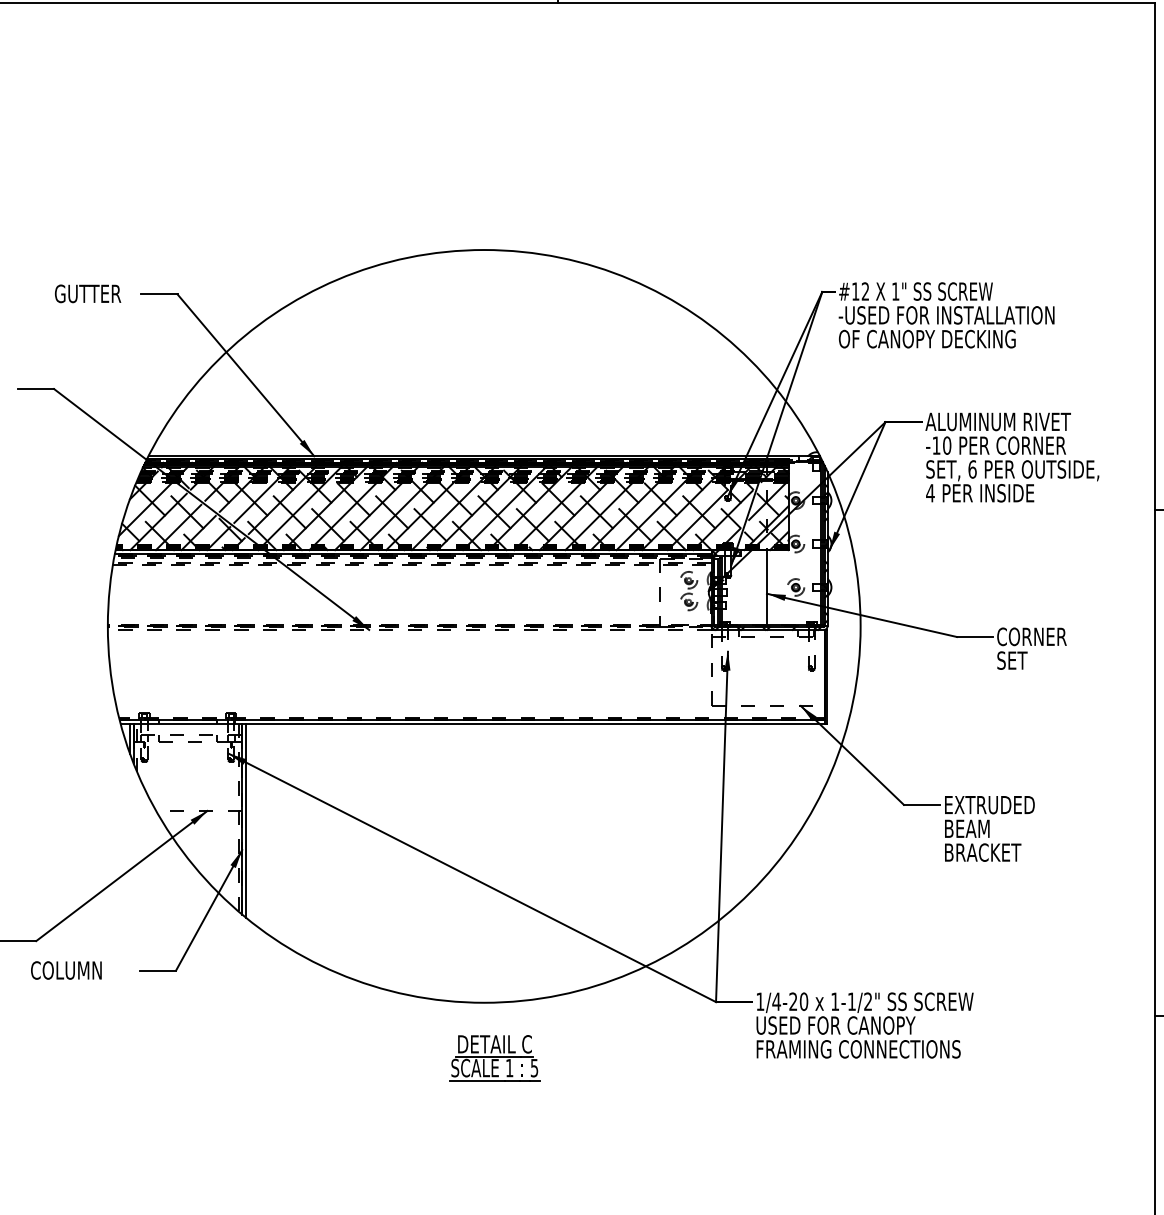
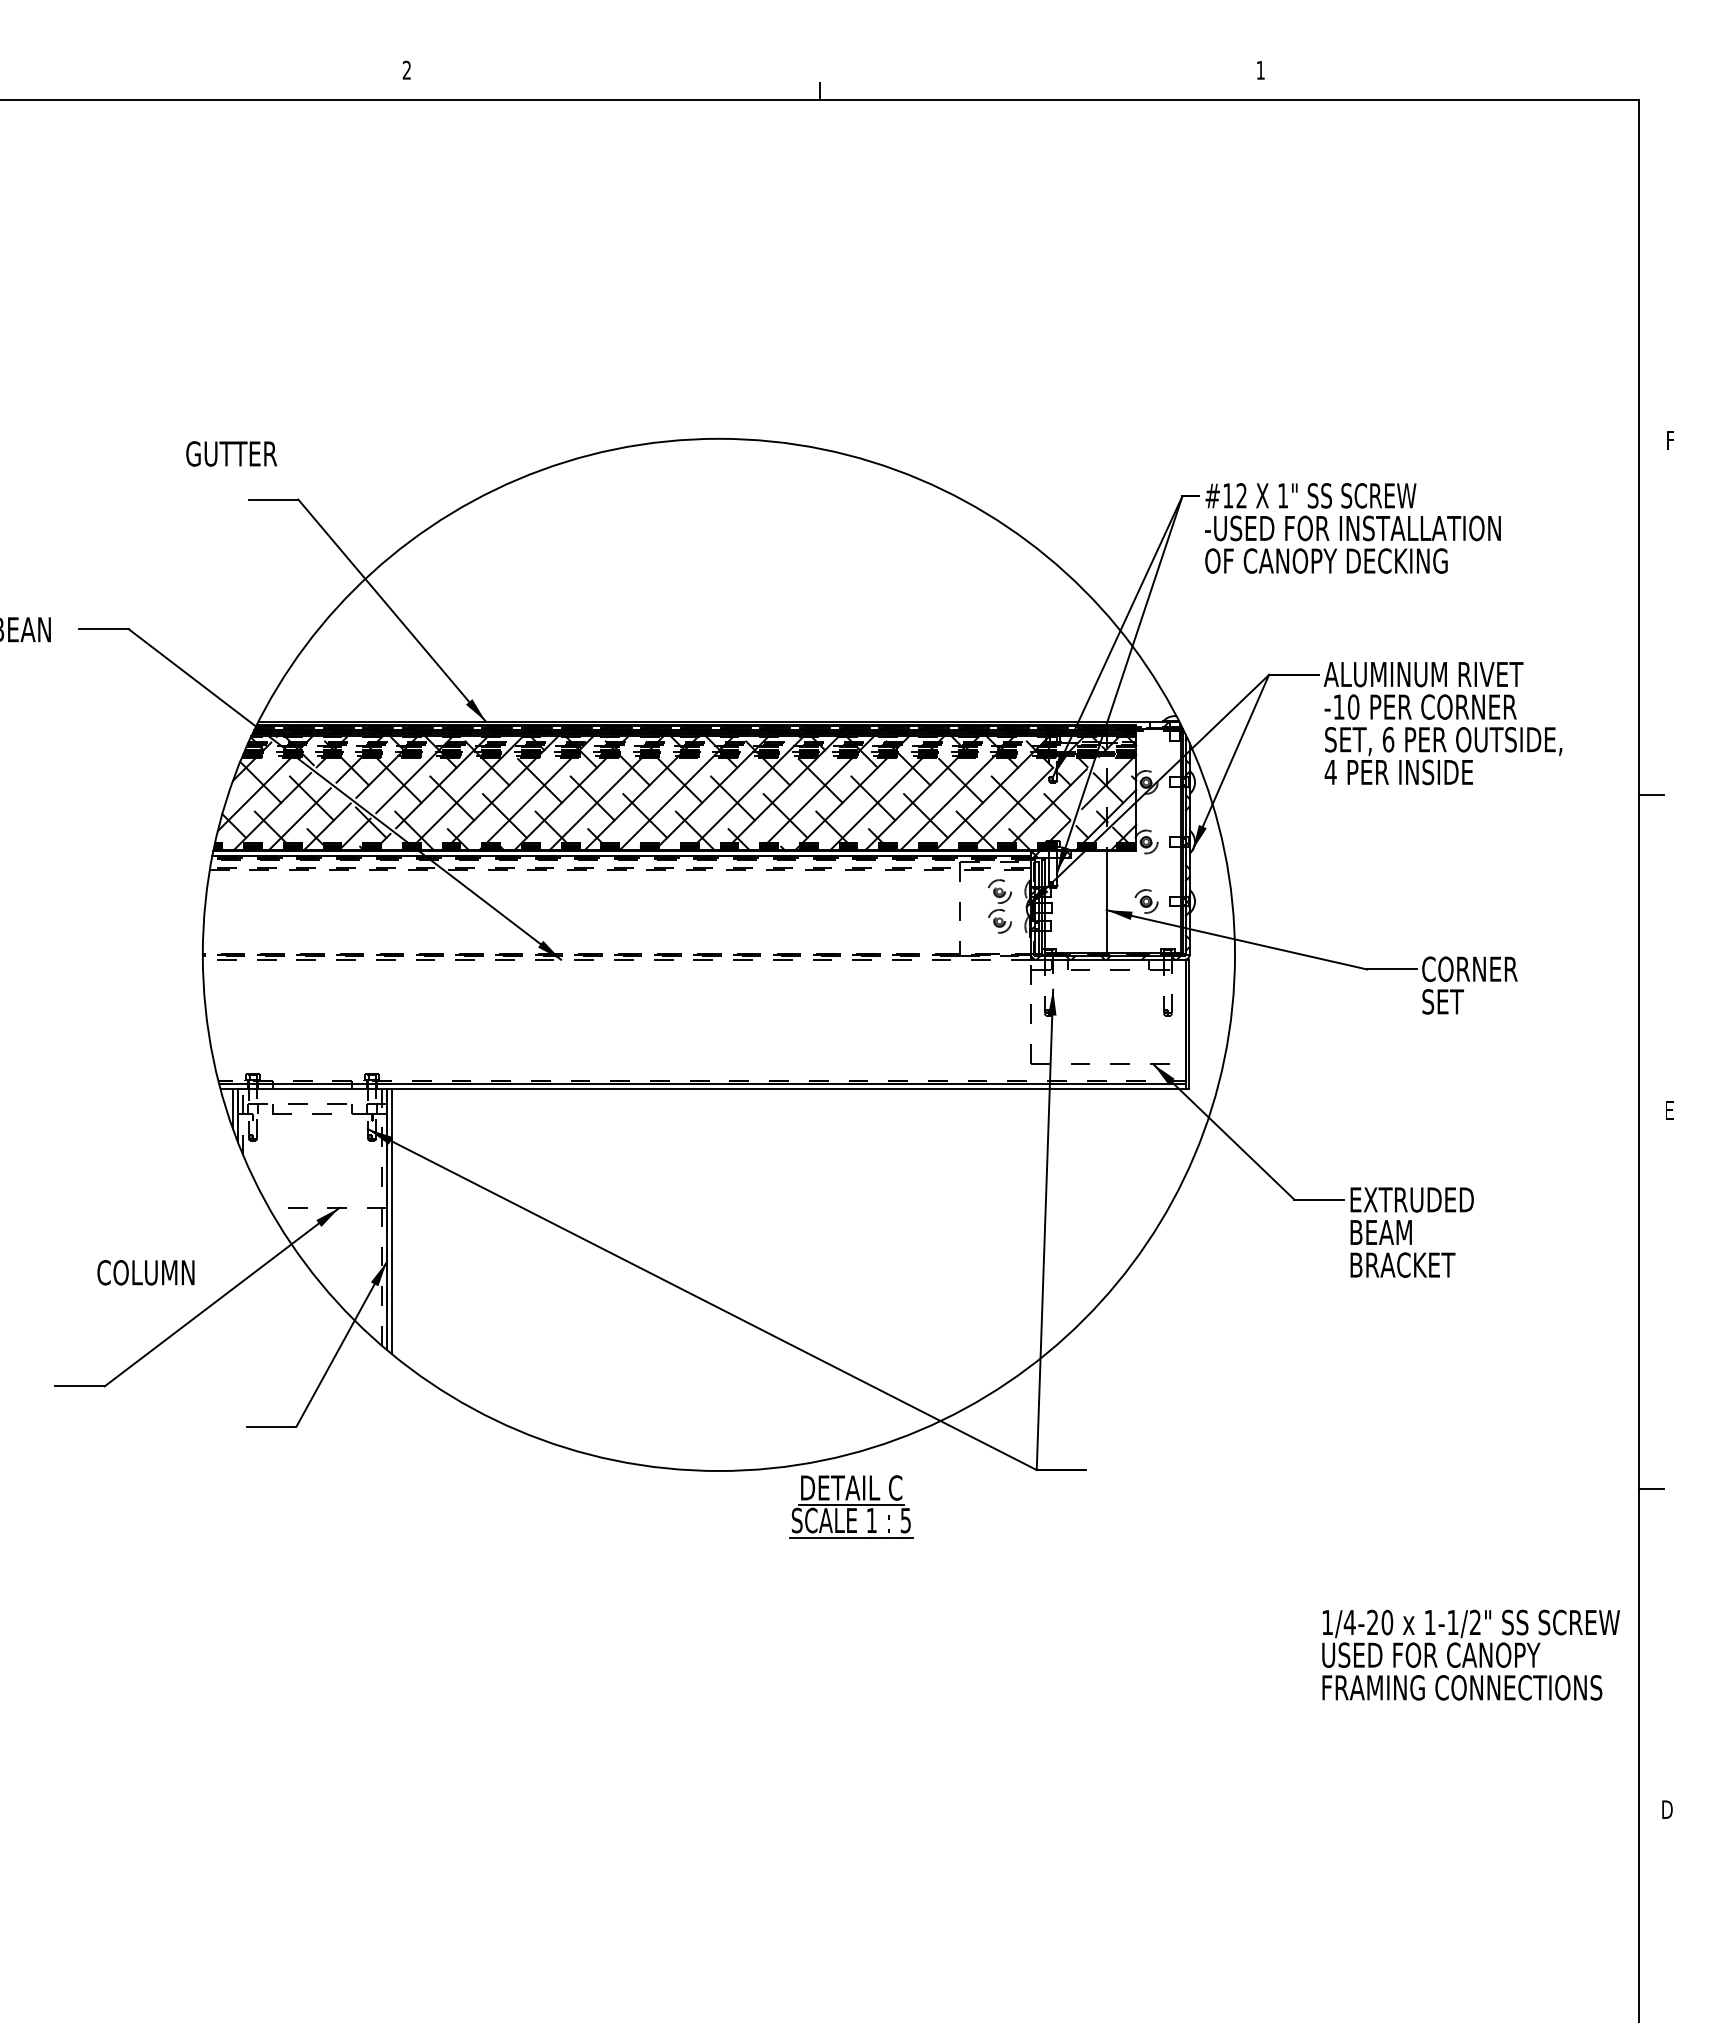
text: (87, 293) -> (231, 453), moved
text: (66, 970) -> (145, 1272), moved
text: (864, 1025) -> (1470, 1654), moved
part: (494, 1057) -> (851, 1506), moved

